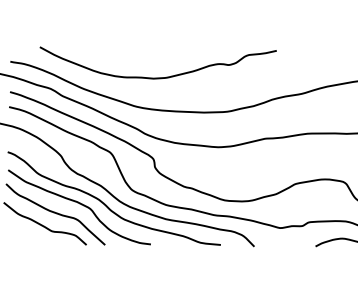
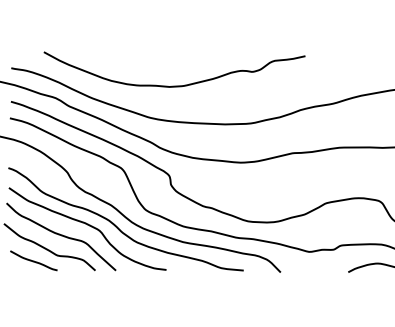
curve: (30, 235) -> (33, 260), added

